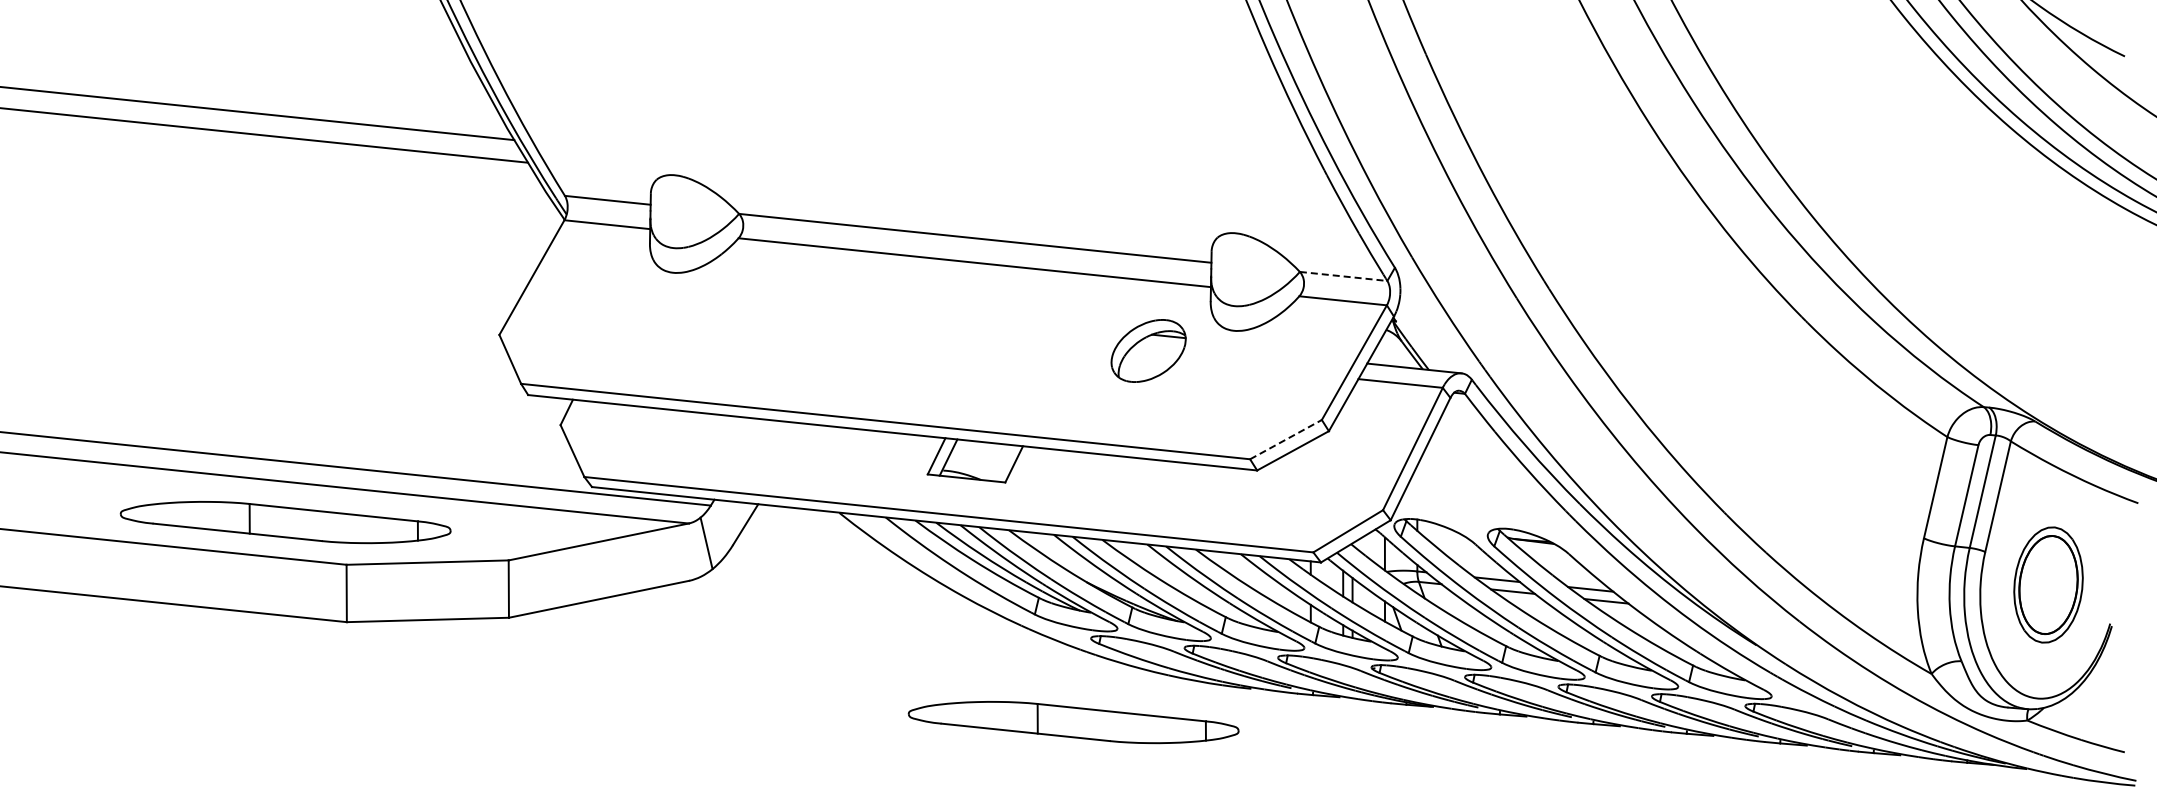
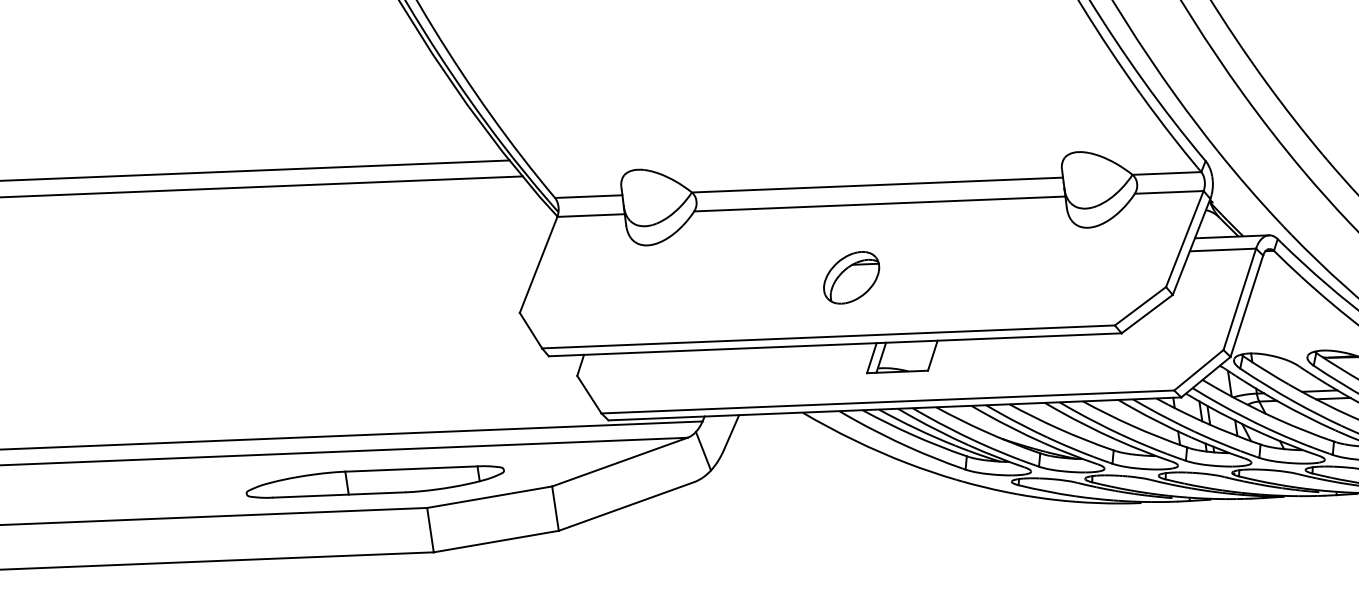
line: (1343, 276) -> (1166, 173), dashed -> solid
part: (1148, 350) -> (851, 277), moved
line: (1285, 439) -> (1140, 306), dashed -> solid
part: (1073, 722) -> (1007, 548), removed

